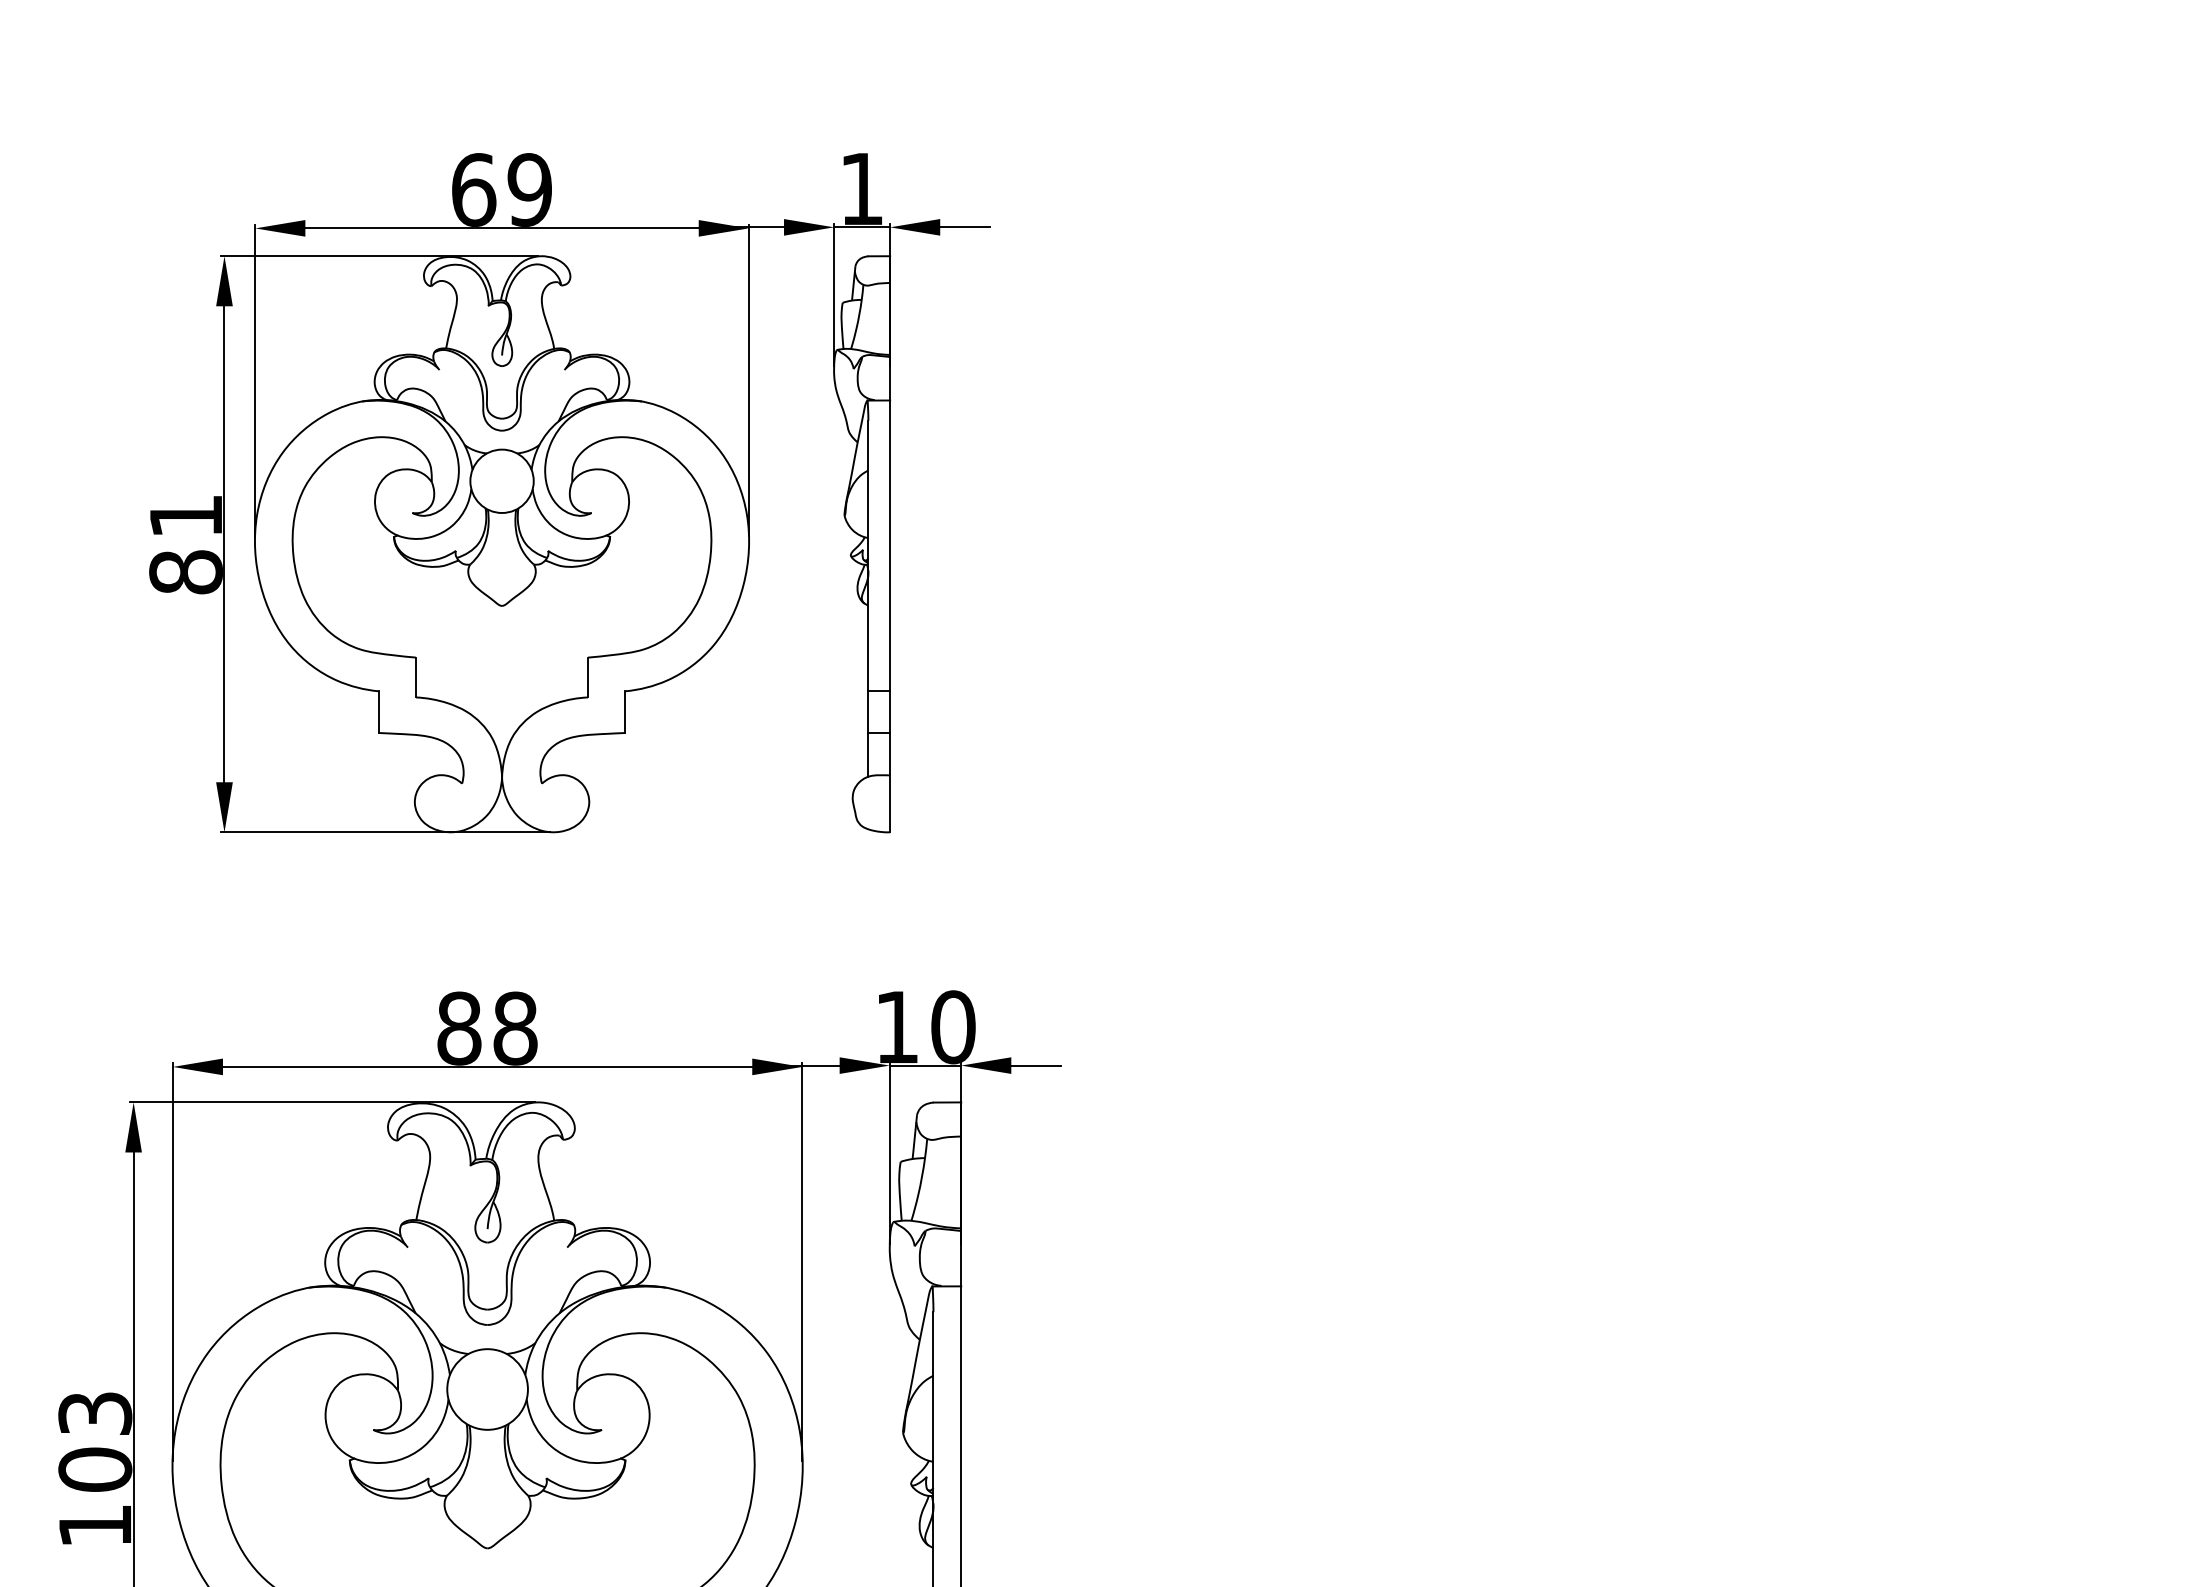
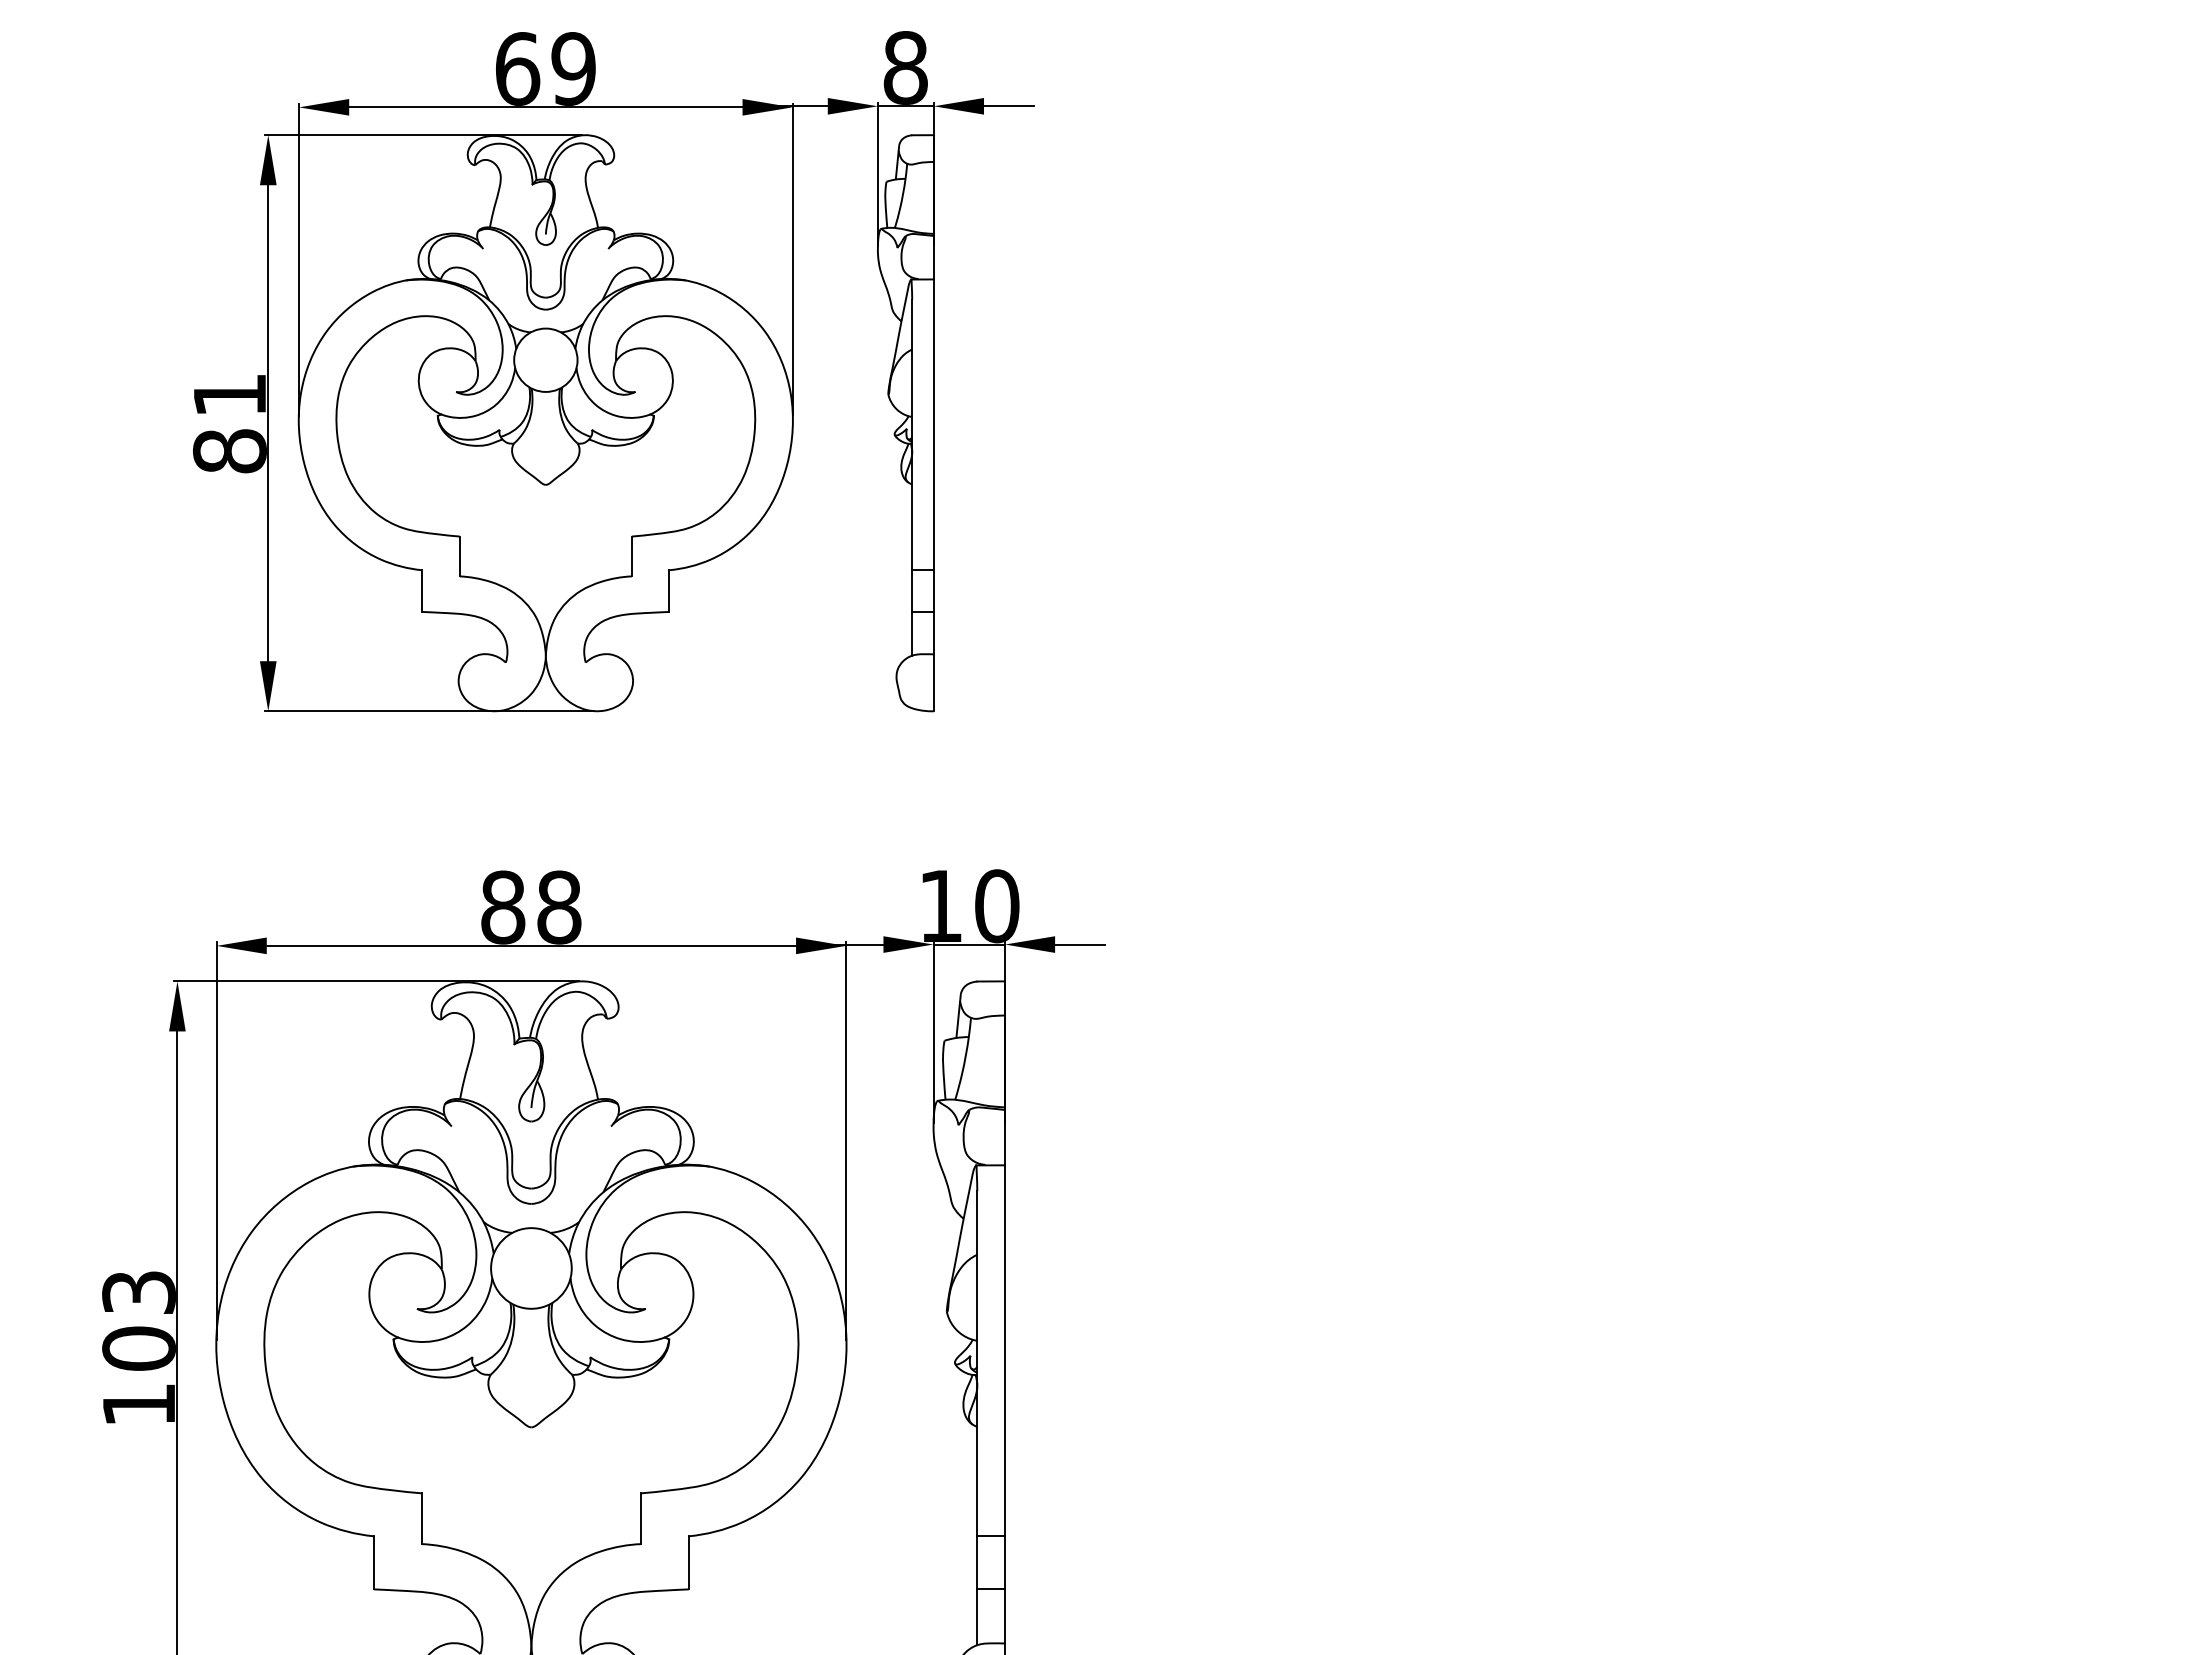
text: (861, 188) -> (905, 67), 1 -> 8

